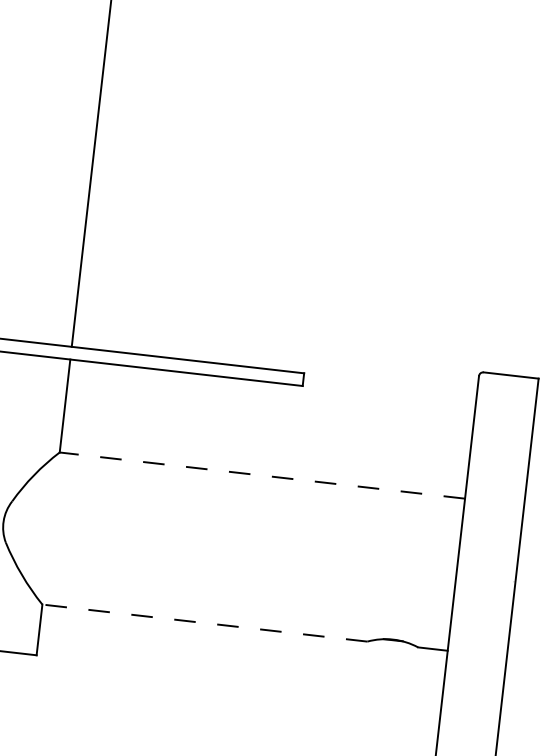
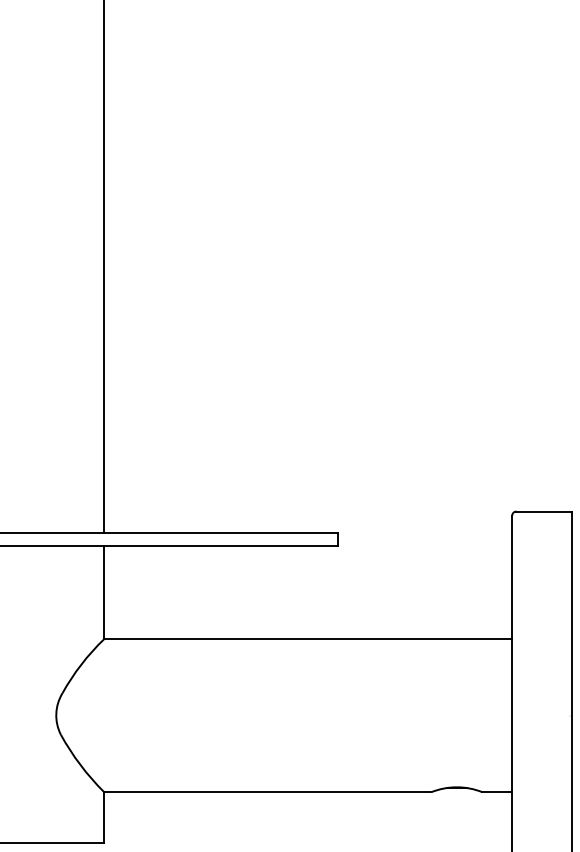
line: (262, 475) -> (308, 639), dashed -> solid
line: (204, 623) -> (267, 792), dashed -> solid

